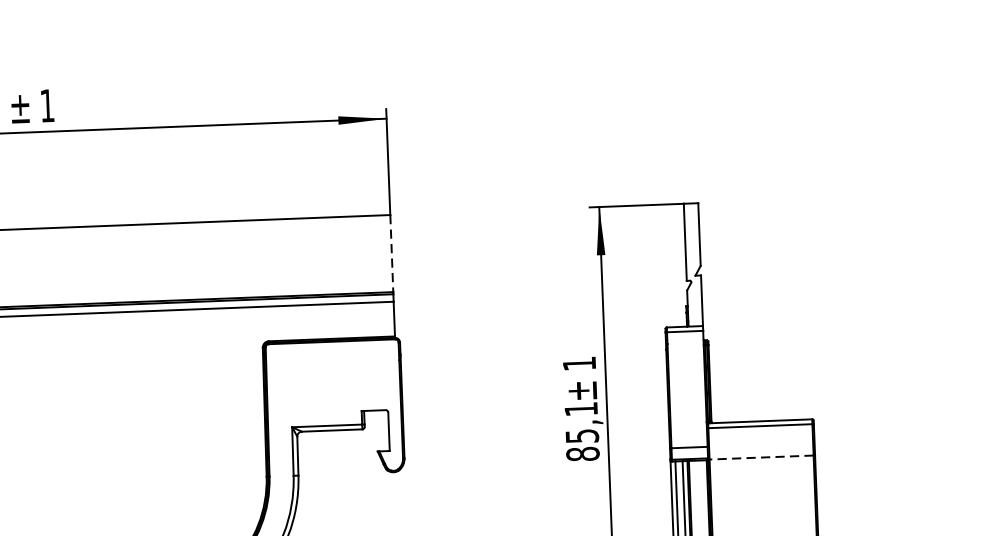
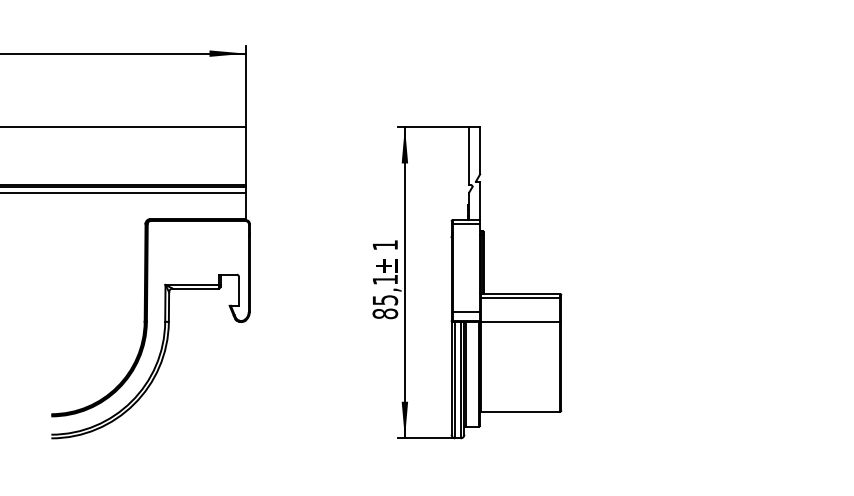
line: (392, 254) -> (246, 156), dashed -> solid
line: (761, 457) -> (520, 321), dashed -> solid

